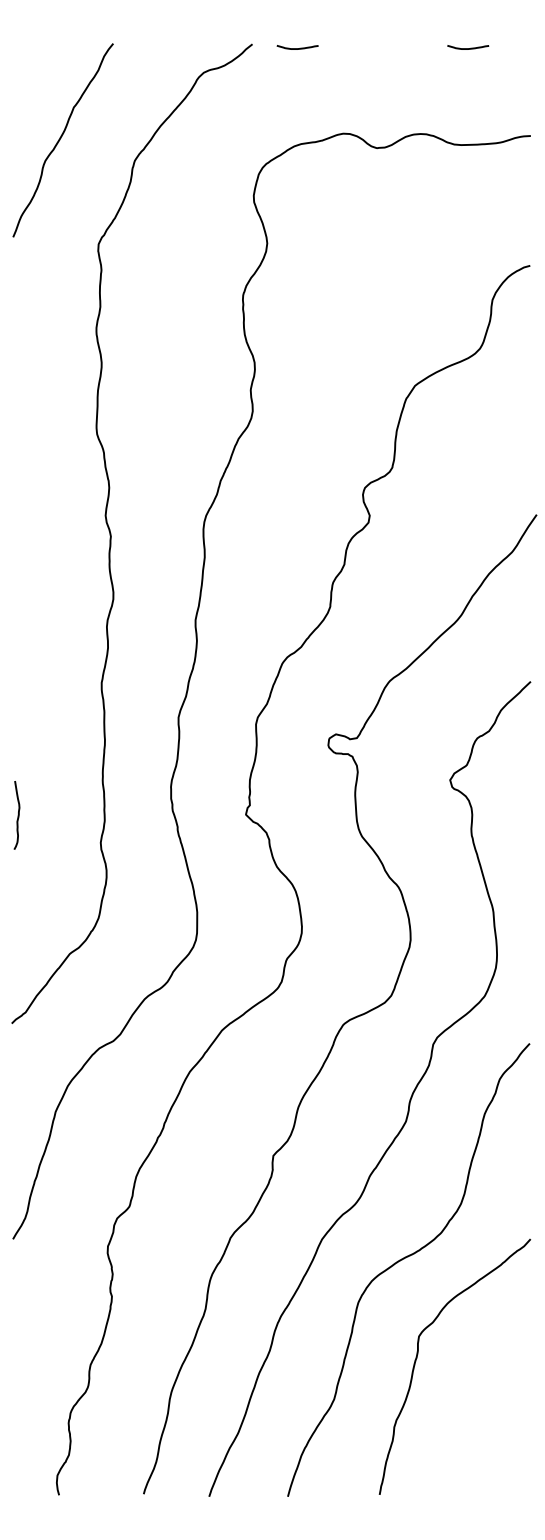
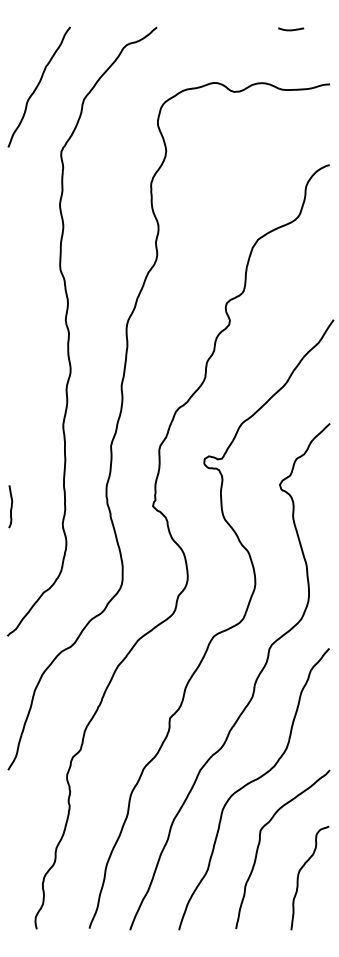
curve: (298, 47) -> (185, 29), removed
curve: (481, 1408) -> (299, 875), added

